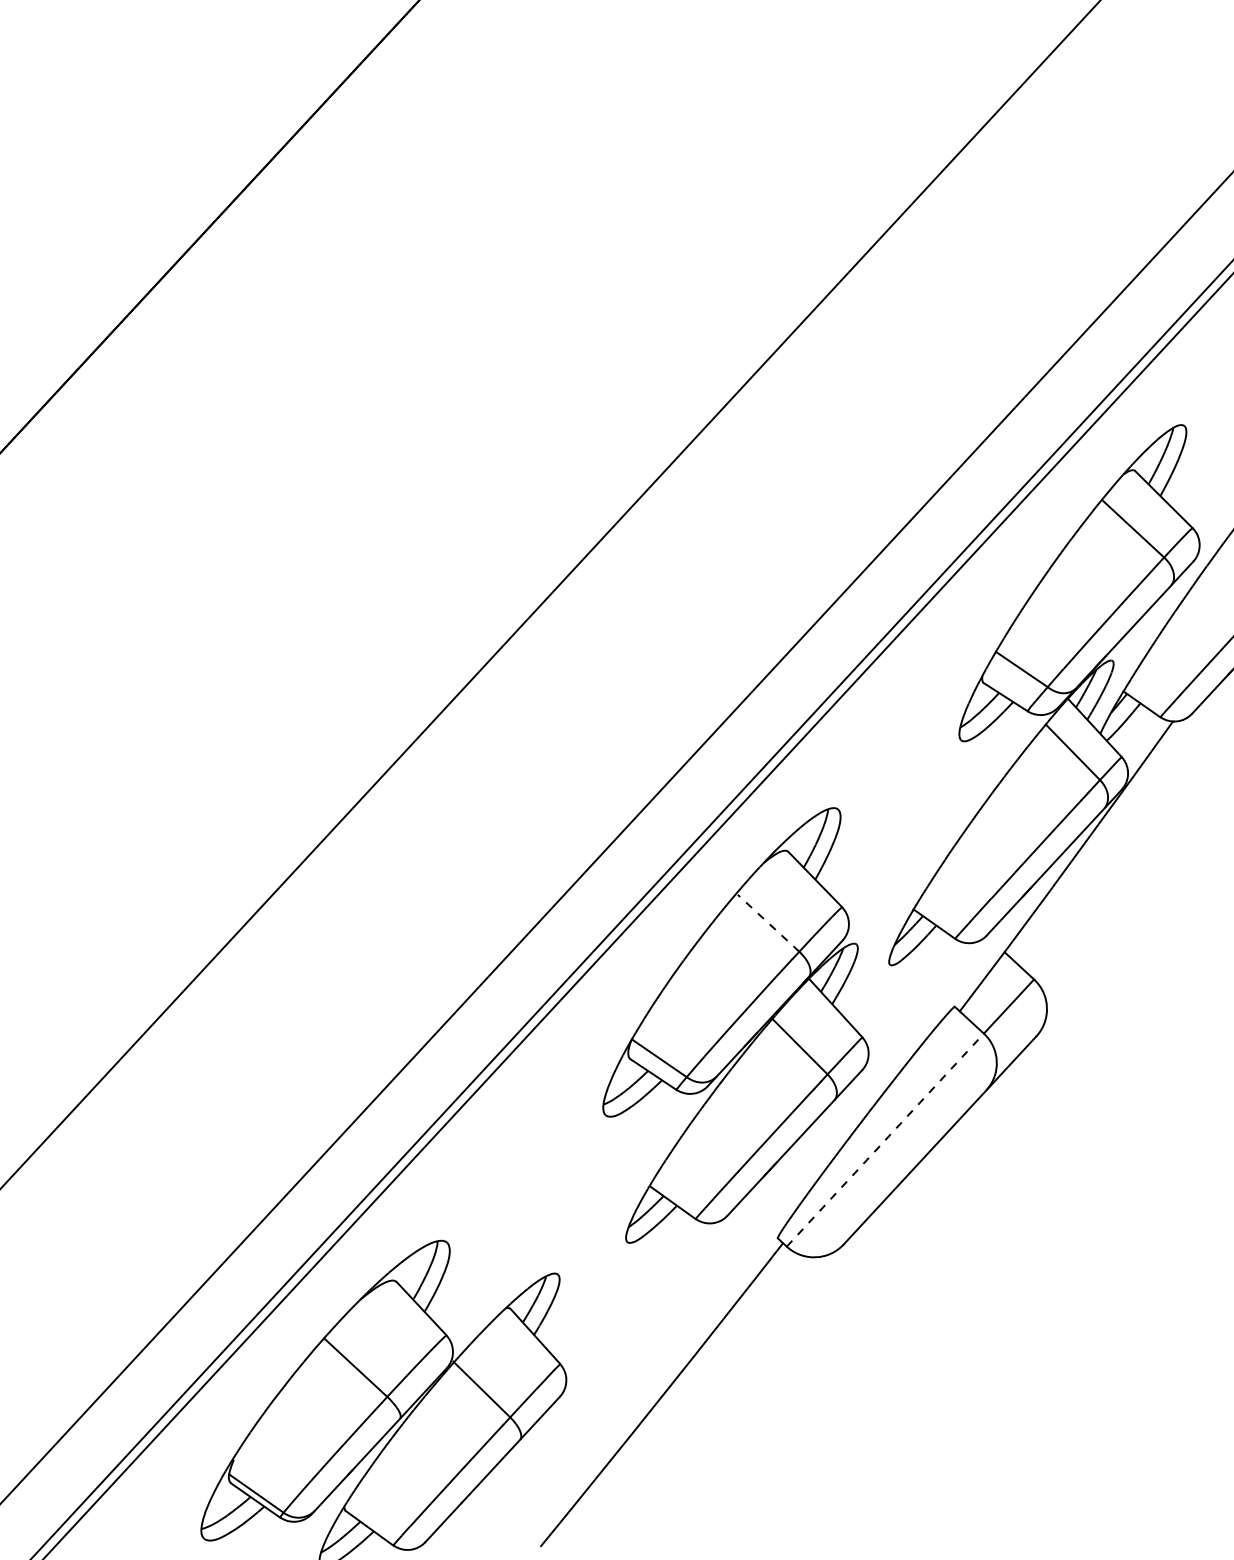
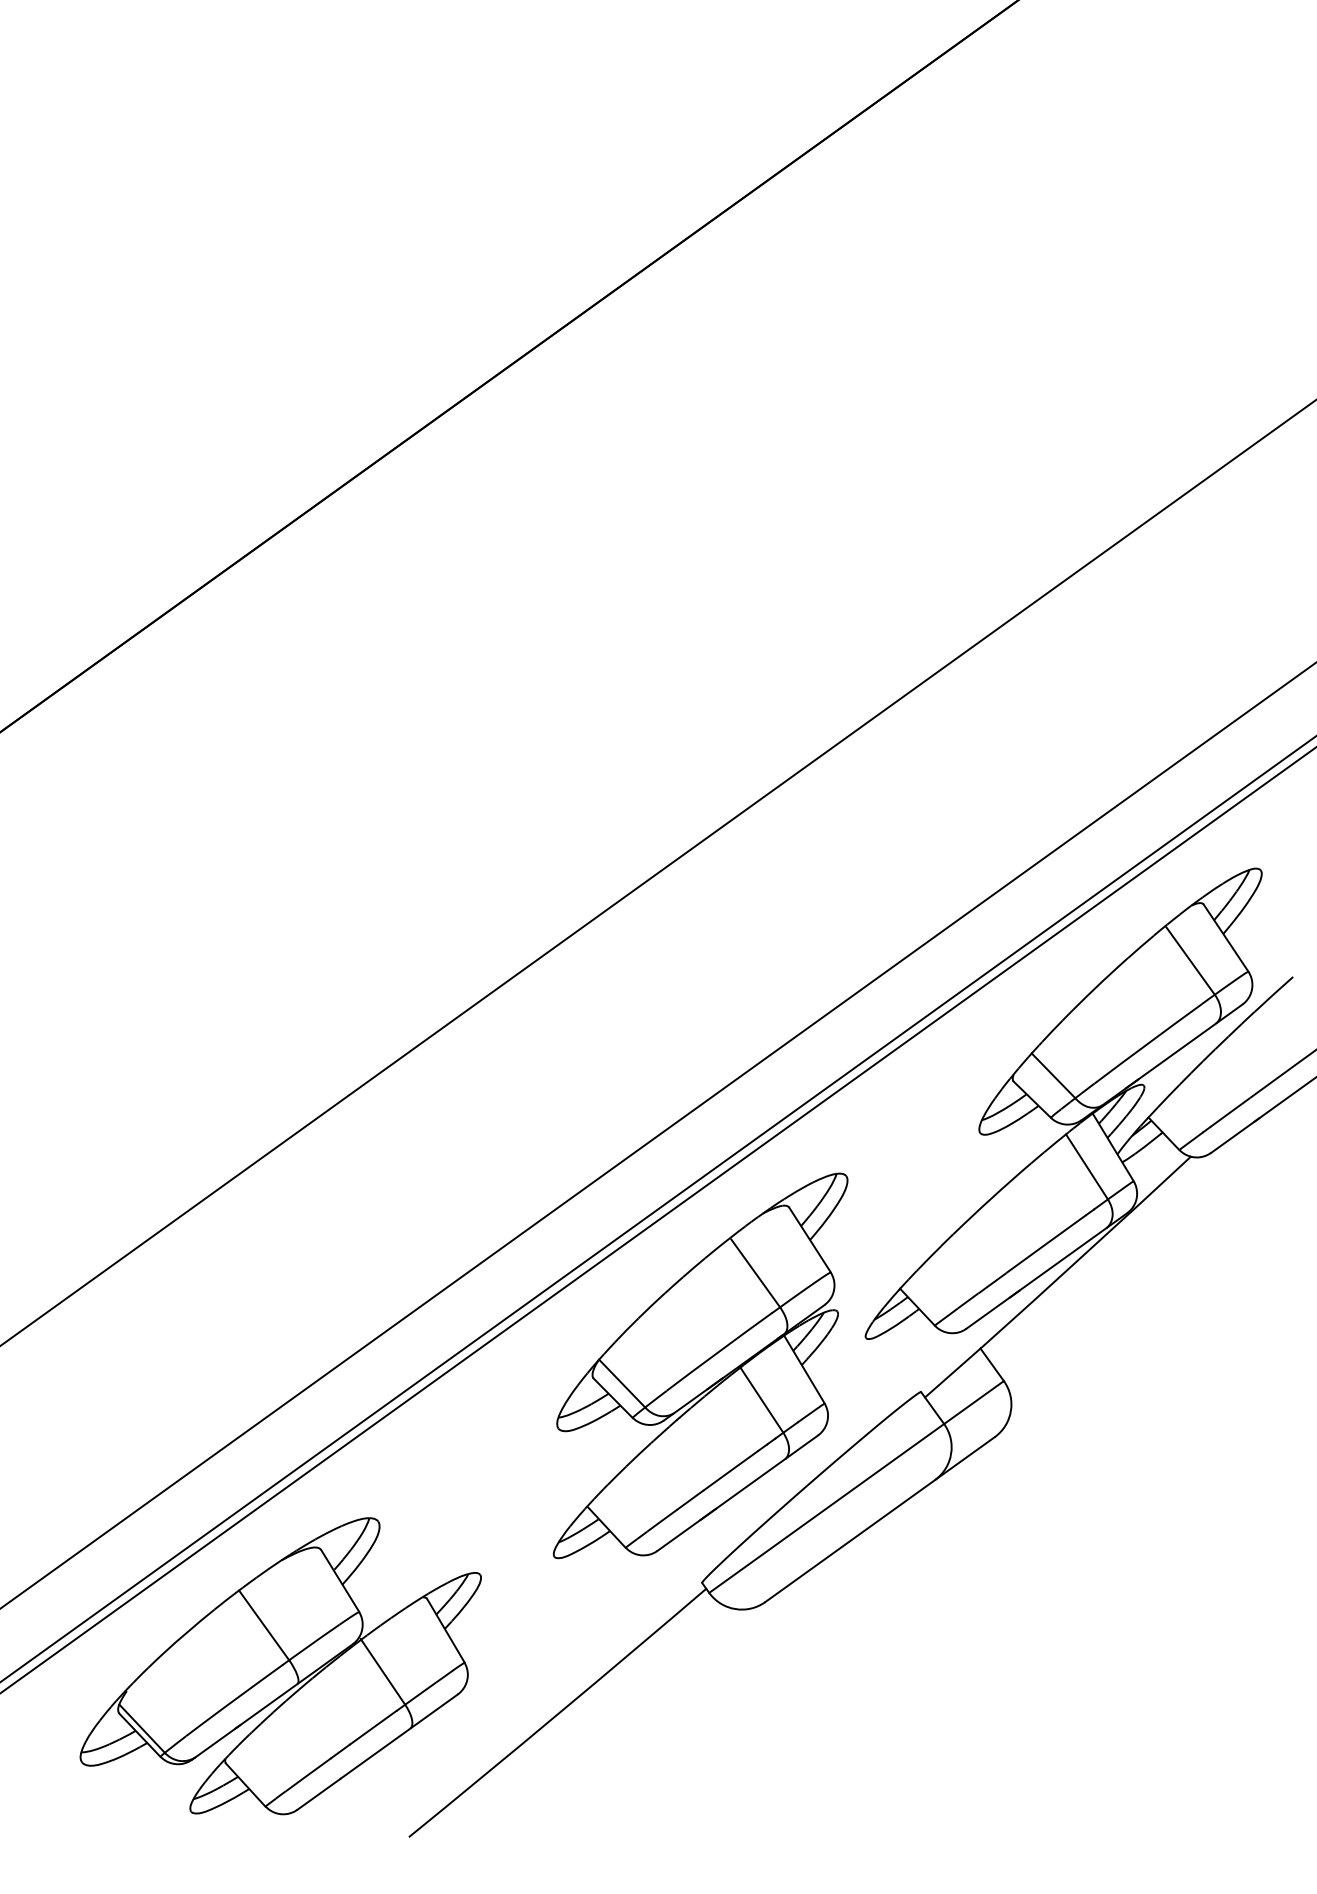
line: (768, 923) -> (755, 1273), dashed -> solid
line: (885, 1140) -> (826, 1508), dashed -> solid

